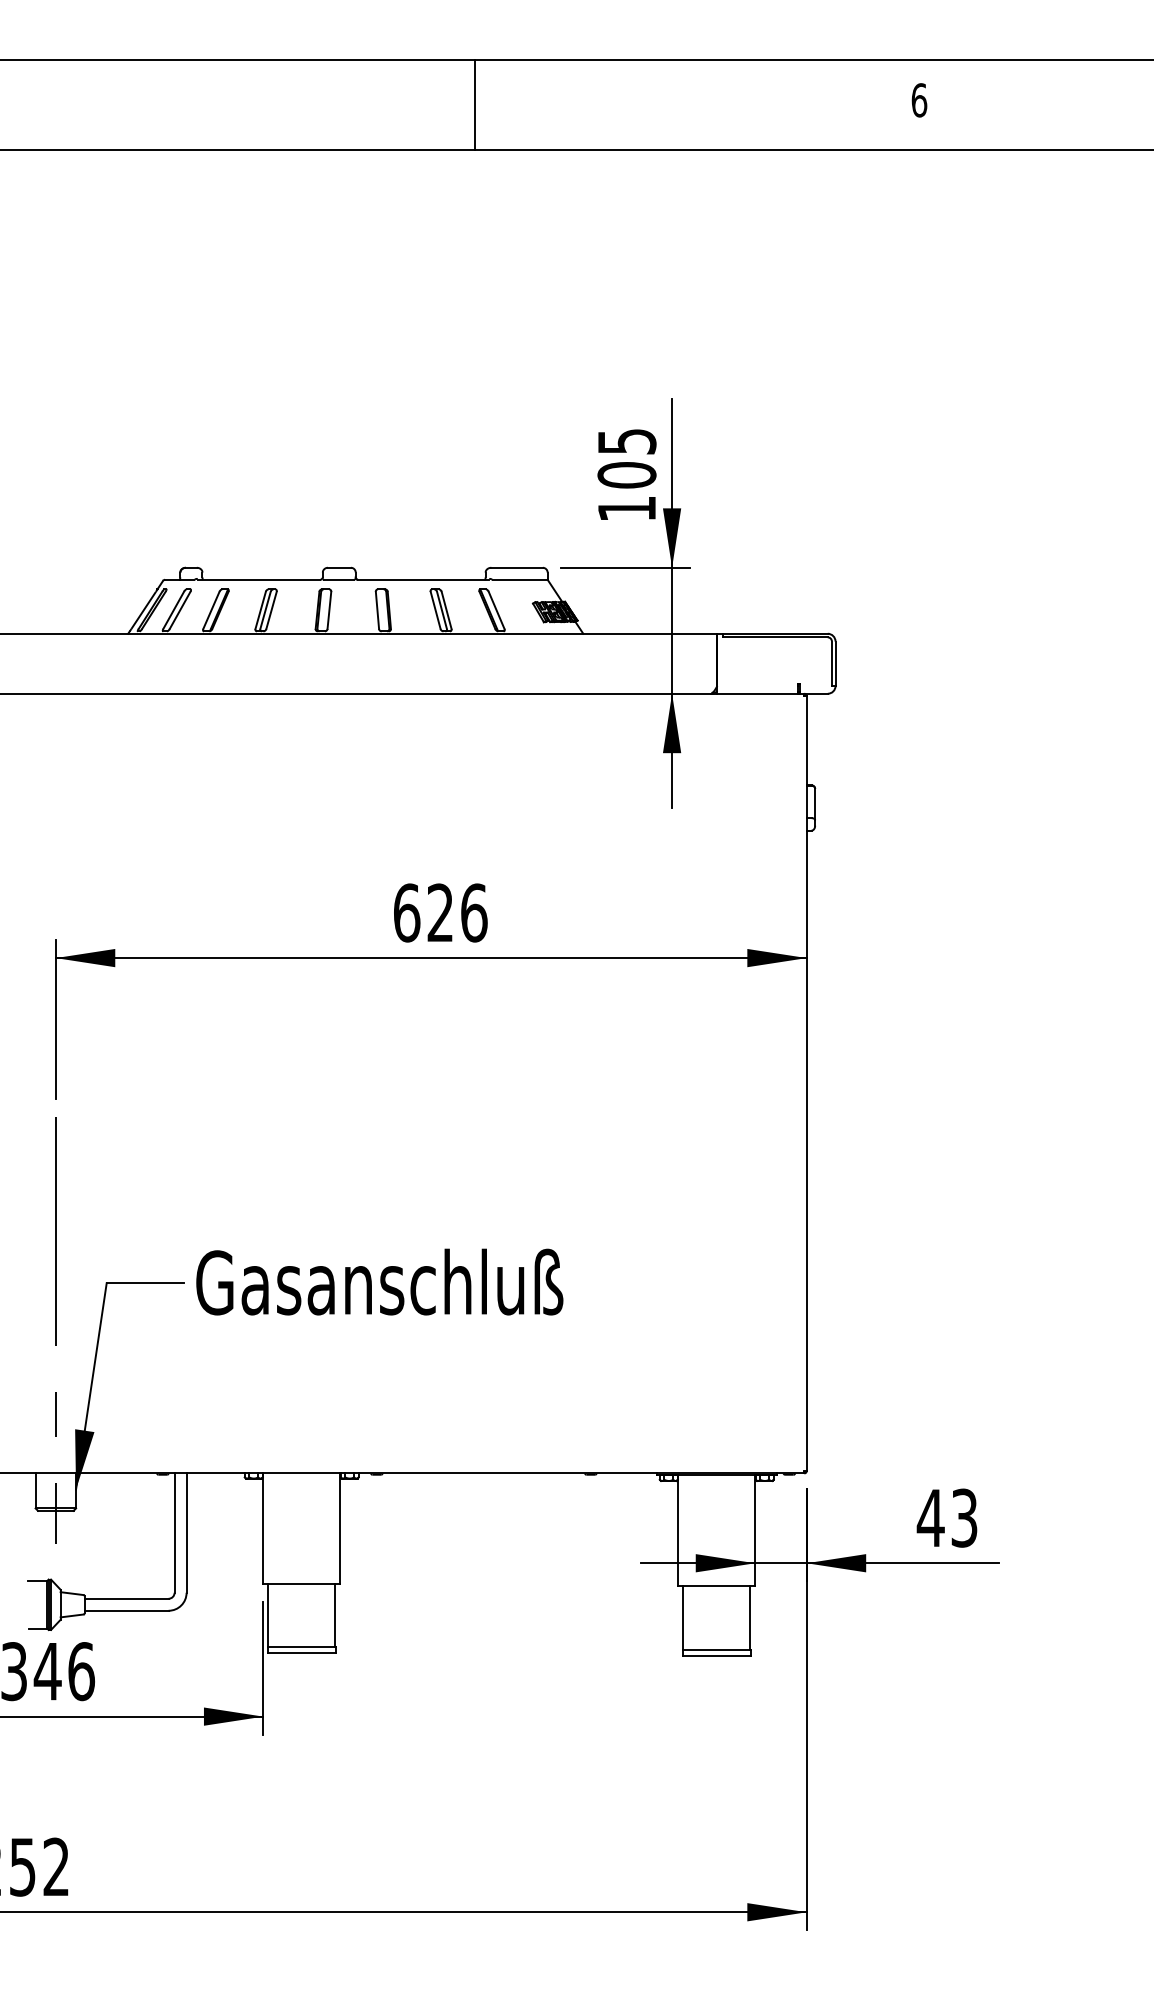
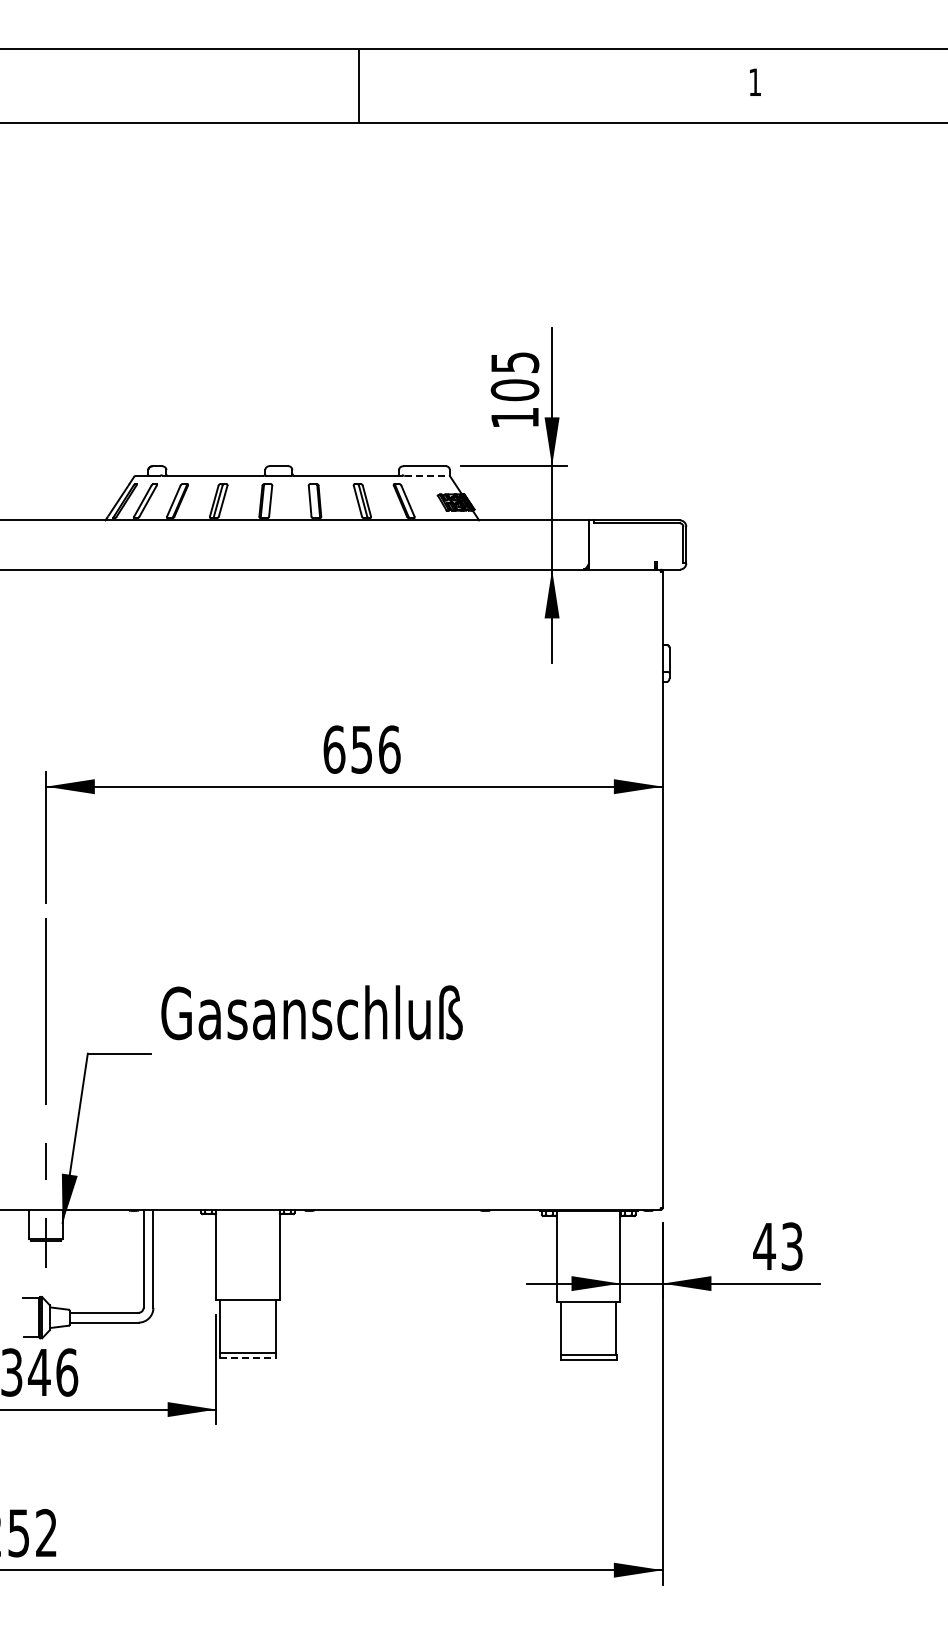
text: (919, 100) -> (755, 82), 6 -> 1
line: (475, 104) -> (359, 85), moved
line: (520, 580) -> (427, 476), solid -> dashed
text: (439, 912) -> (361, 749), 626 -> 656
text: (379, 1281) -> (311, 1012), moved
line: (301, 1653) -> (247, 1357), solid -> dashed

